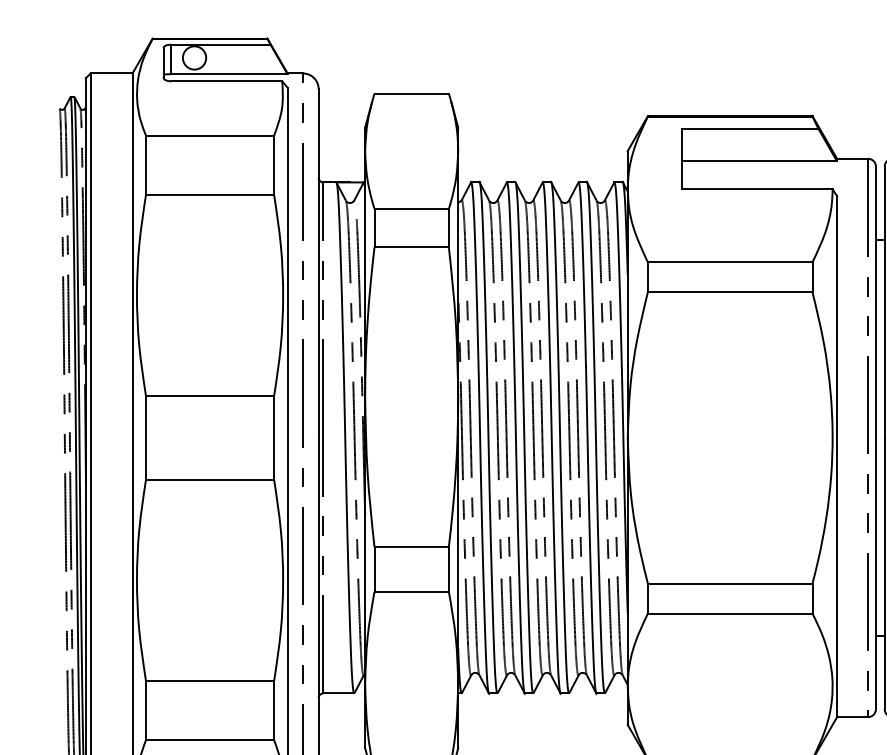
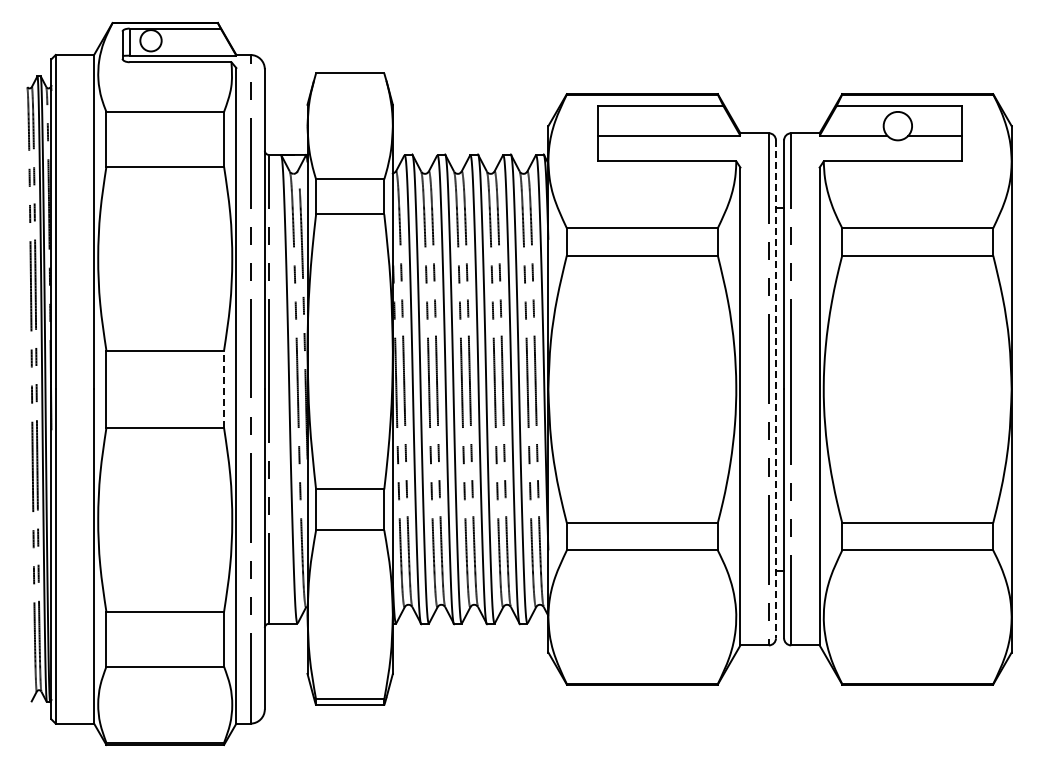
line: (274, 438) -> (224, 389), solid -> dashed
line: (875, 438) -> (775, 389), solid -> dashed

